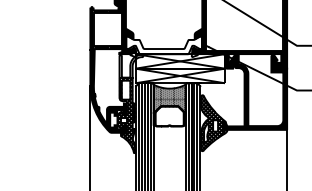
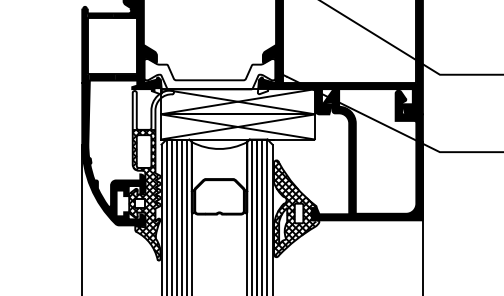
hatch: (169, 98) -> (219, 165), removed

